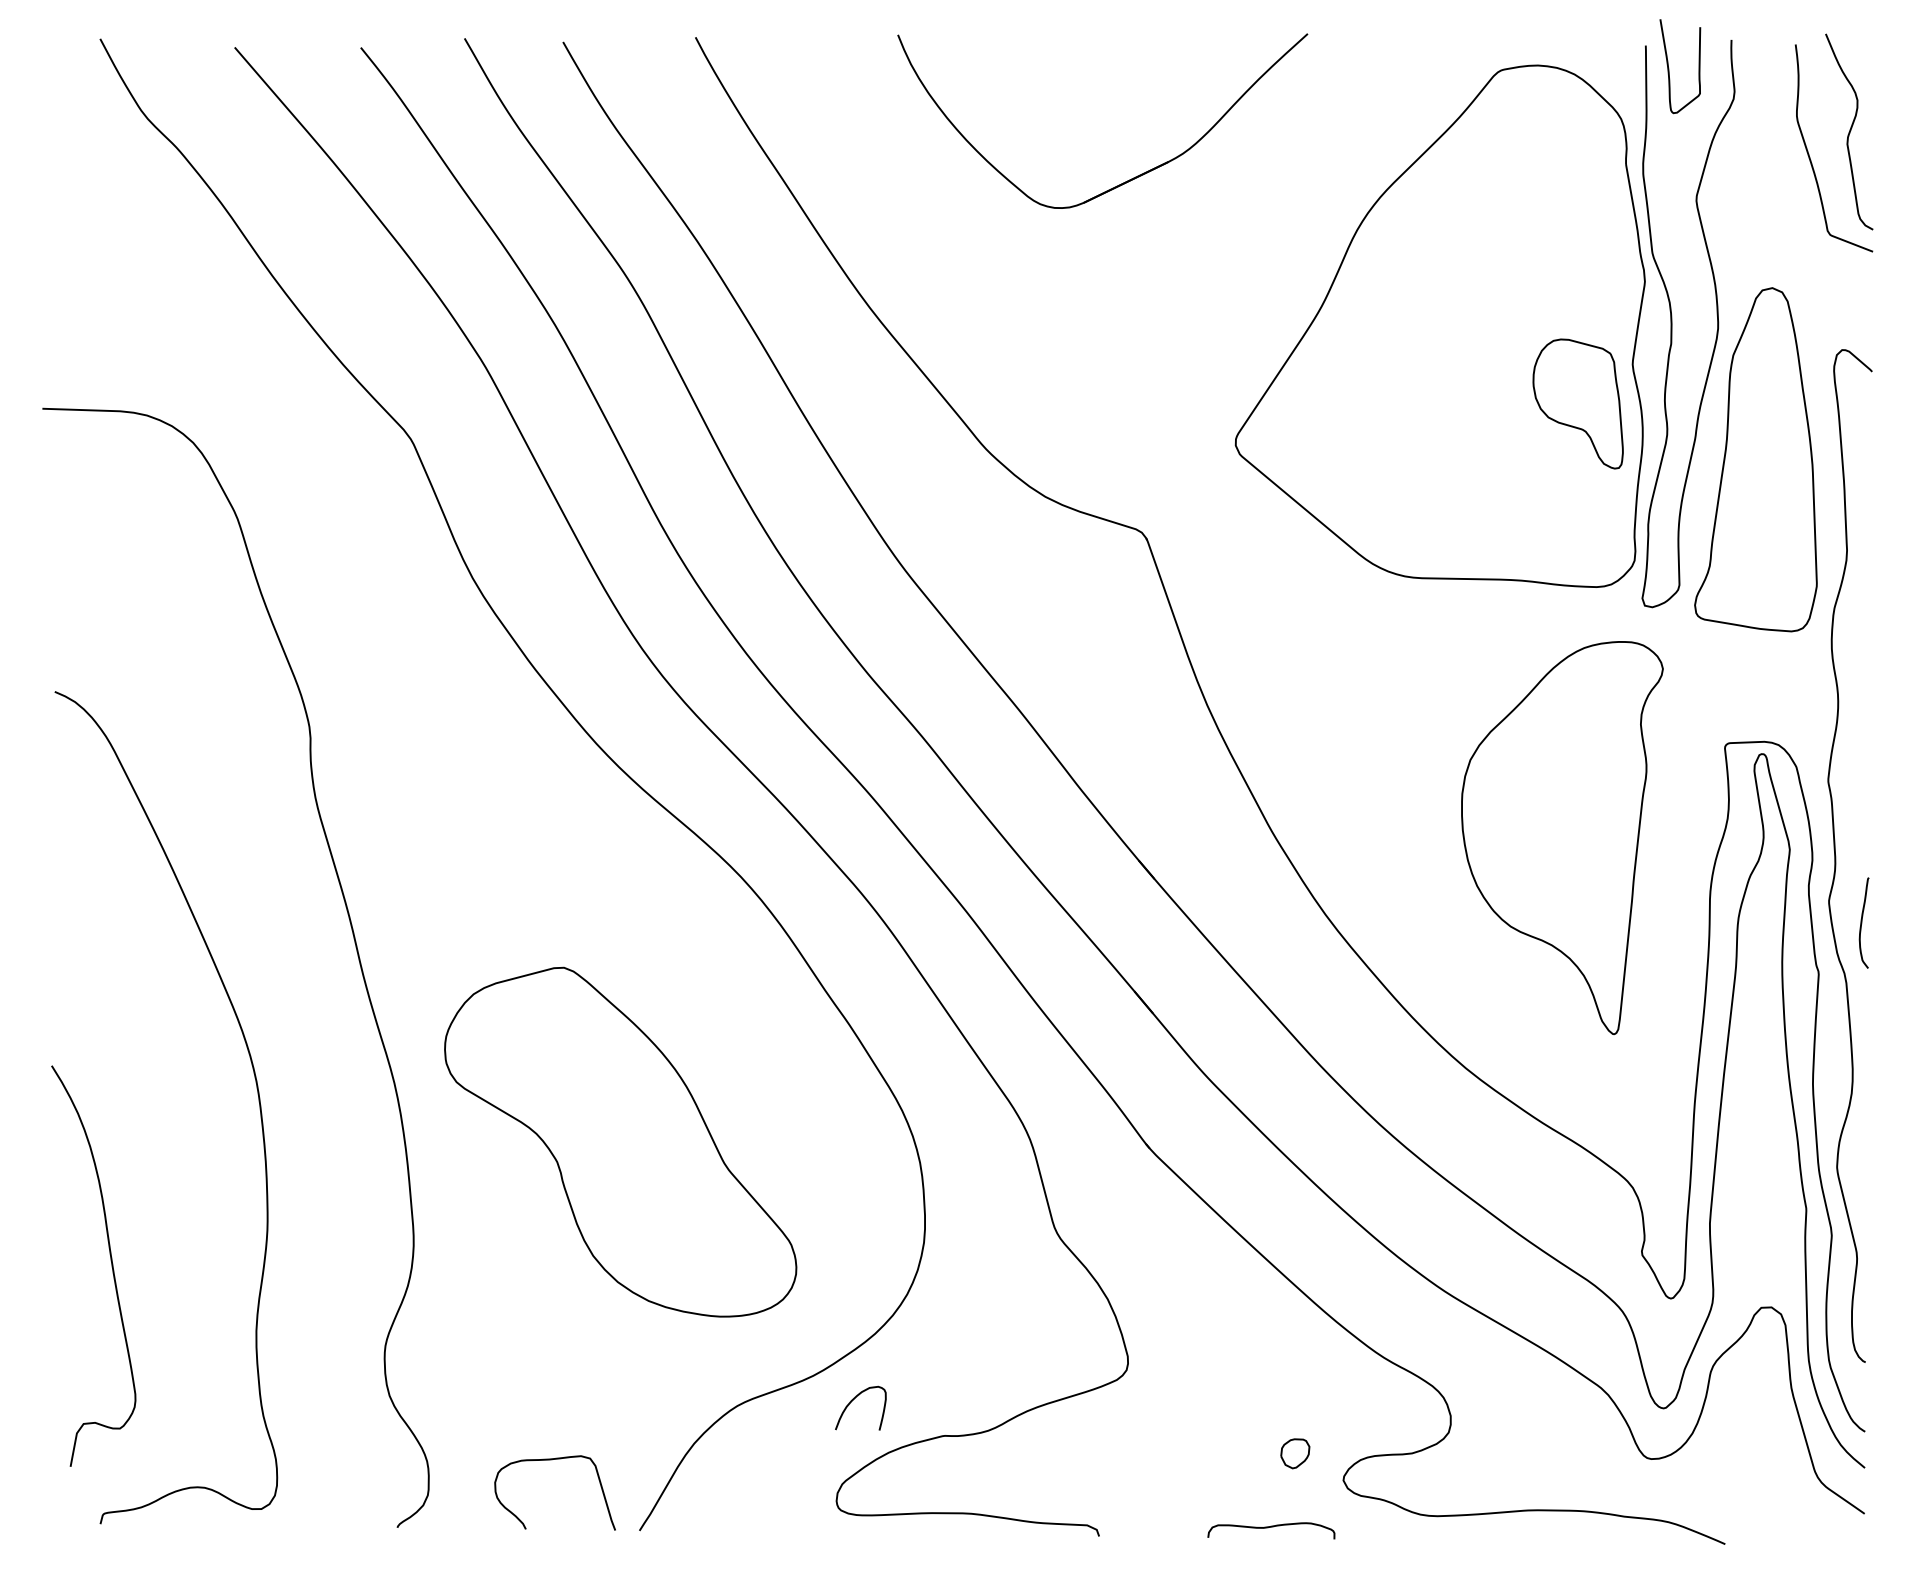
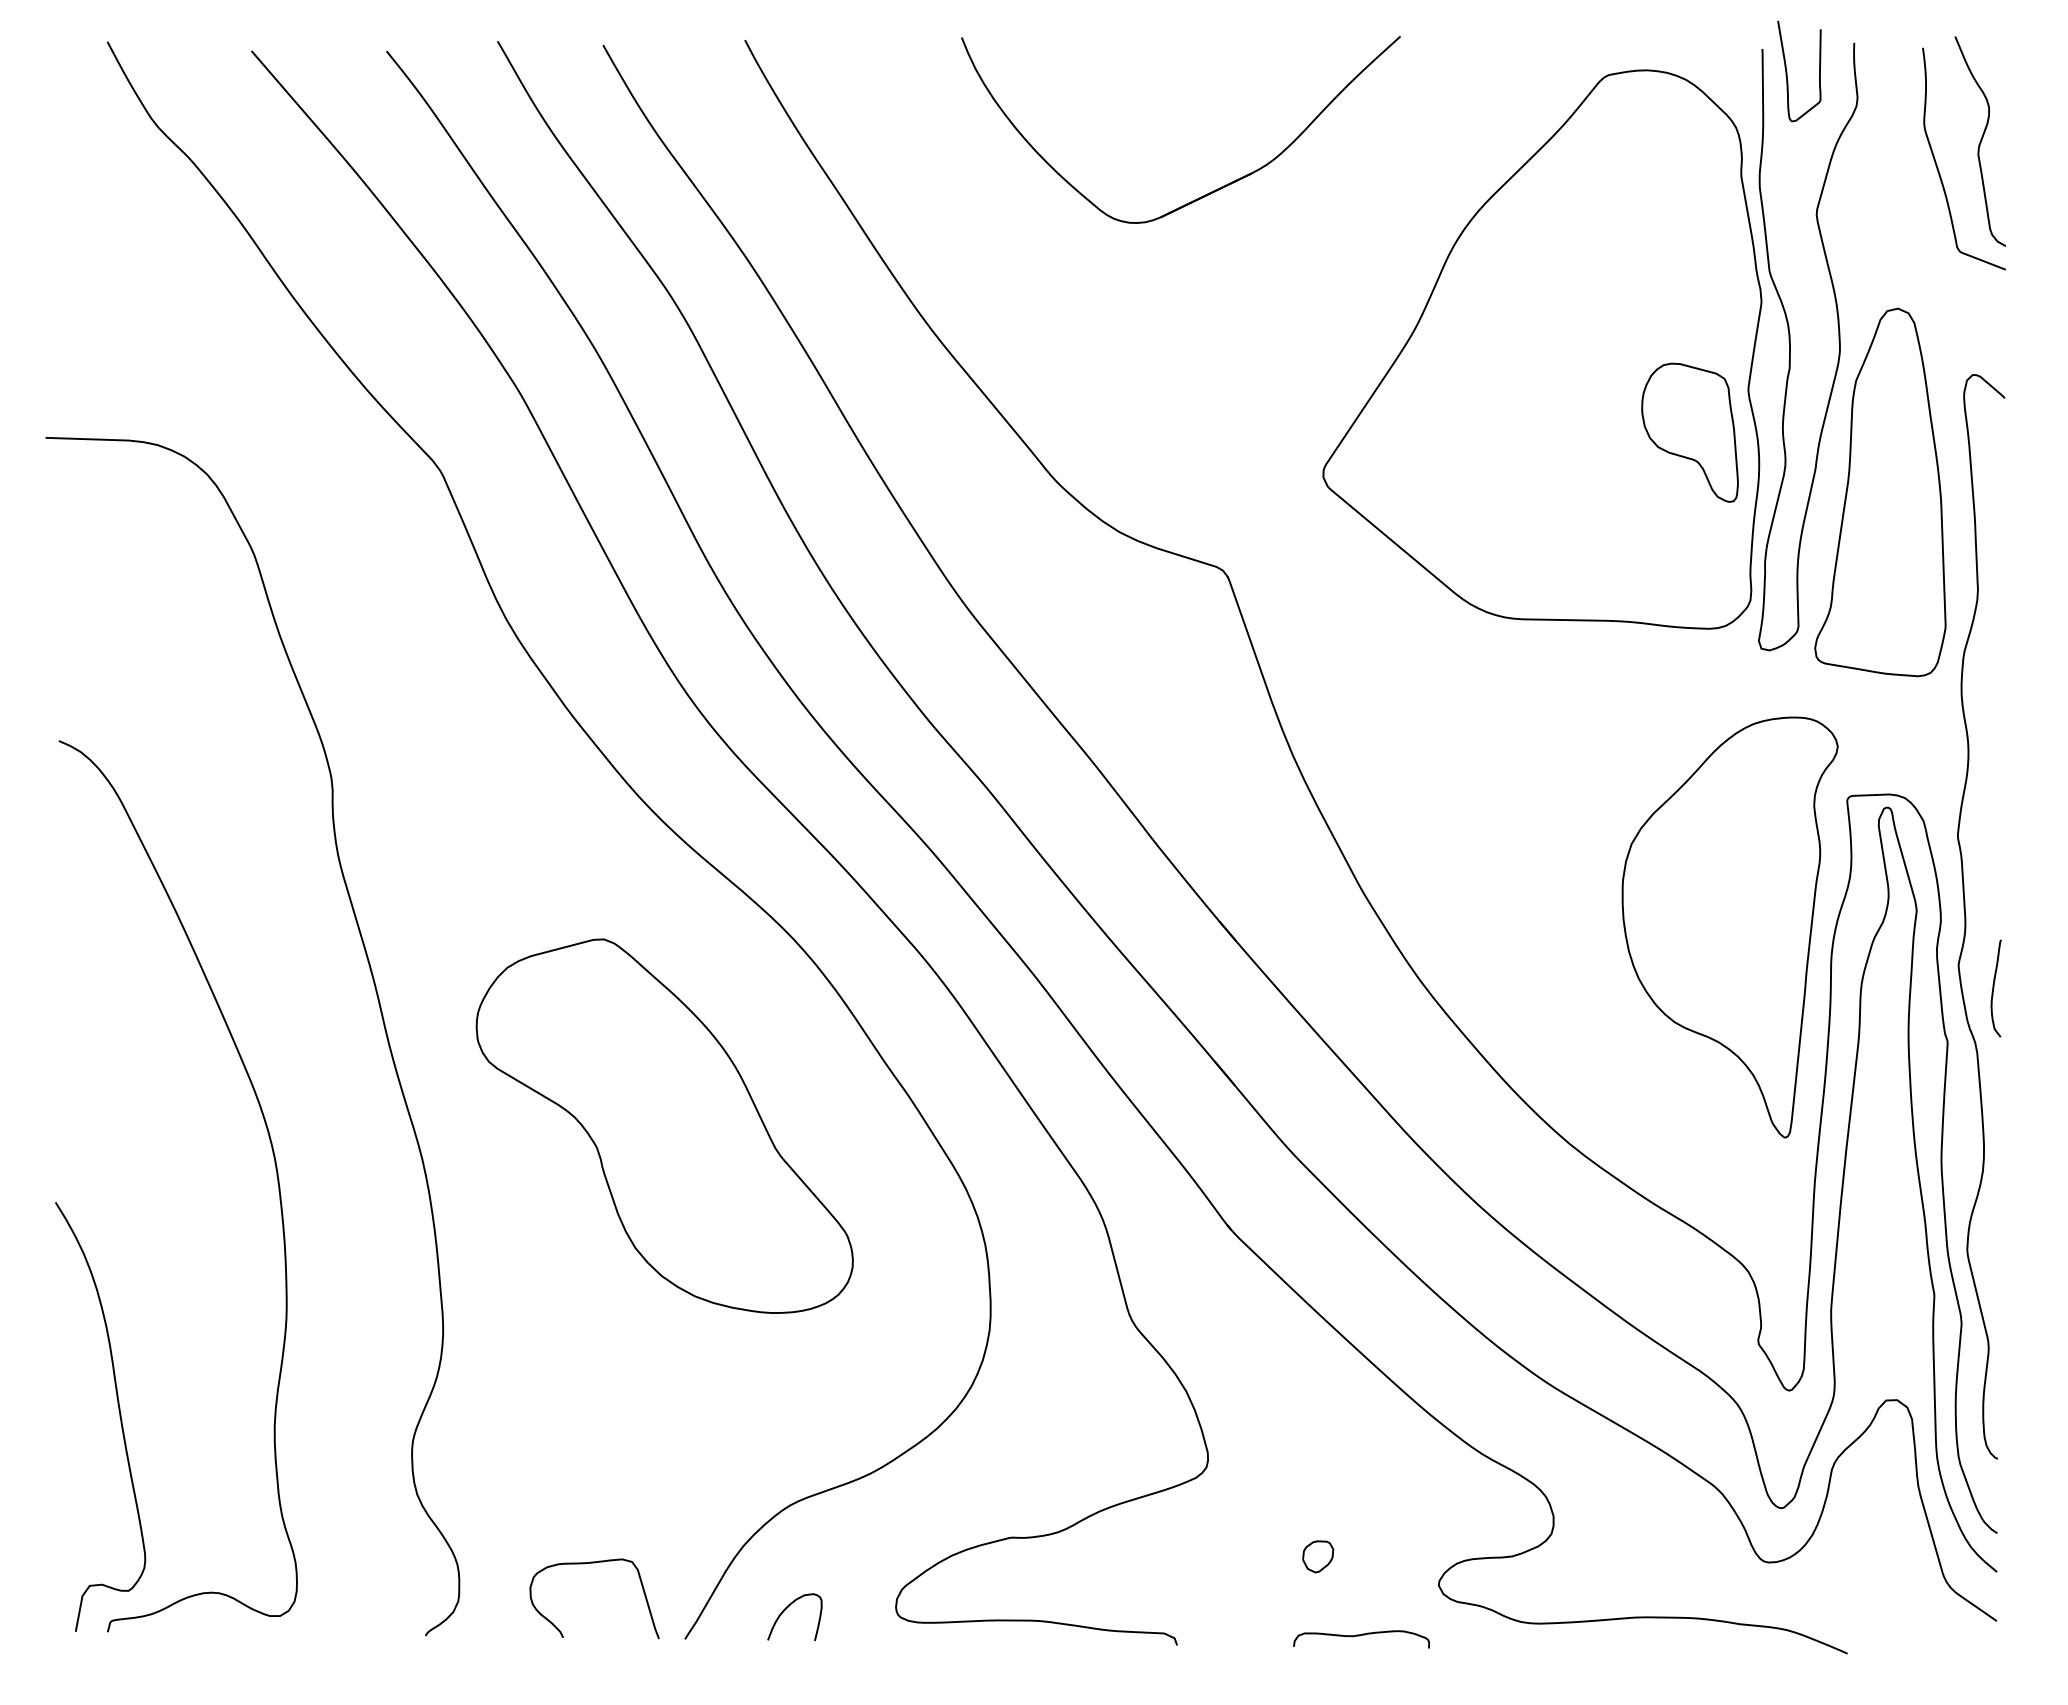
part: (1561, 838) -> (1729, 927), moved
part: (620, 1141) -> (664, 1125), moved
curve: (110, 1260) -> (118, 1410), moved
curve: (853, 1400) -> (787, 1608), moved
part: (1295, 1453) -> (1318, 1556), moved

